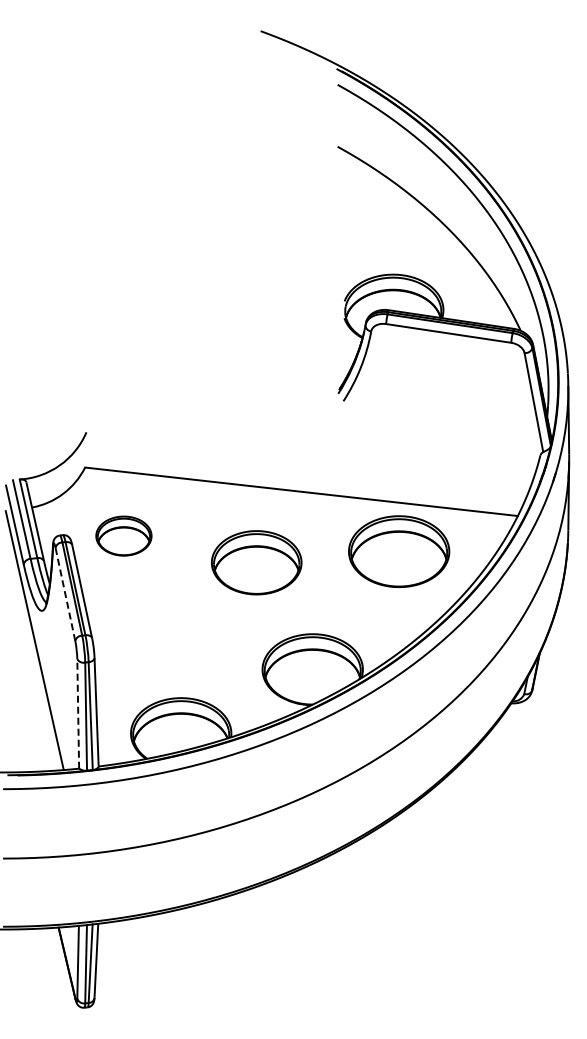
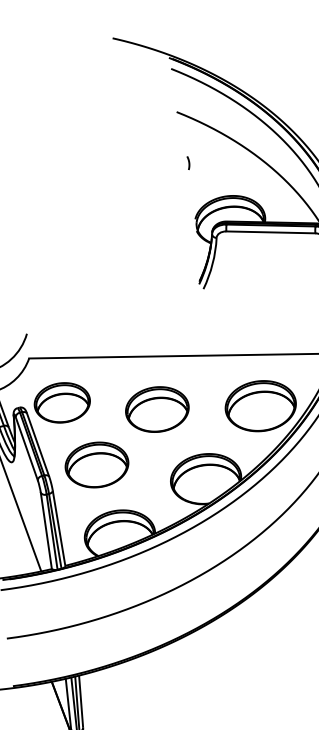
curve: (345, 220) -> (188, 162), added
part: (123, 535) -> (62, 402), size x1.43
part: (399, 551) -> (261, 406), moved
line: (65, 594) -> (26, 448), dashed -> solid
part: (161, 629) -> (96, 464), added
line: (78, 713) -> (46, 530), dashed -> solid

